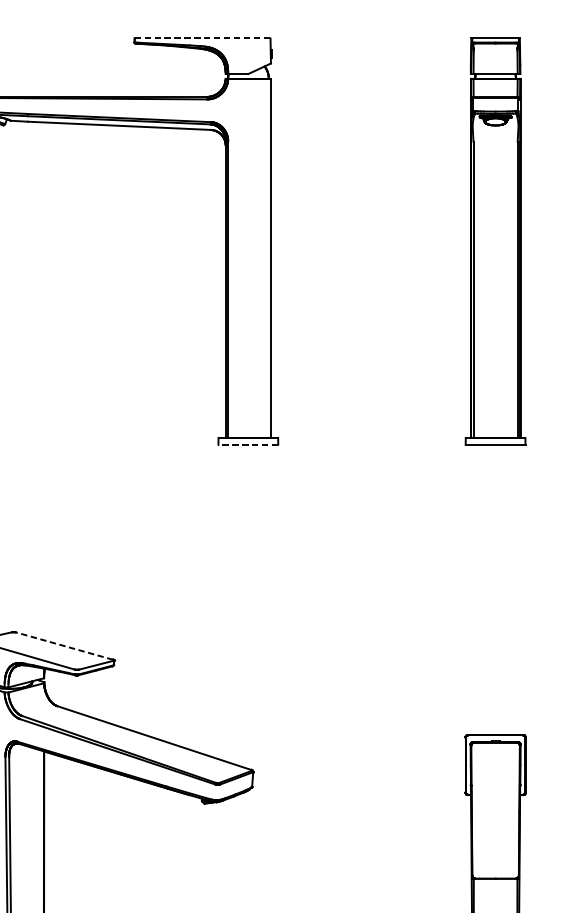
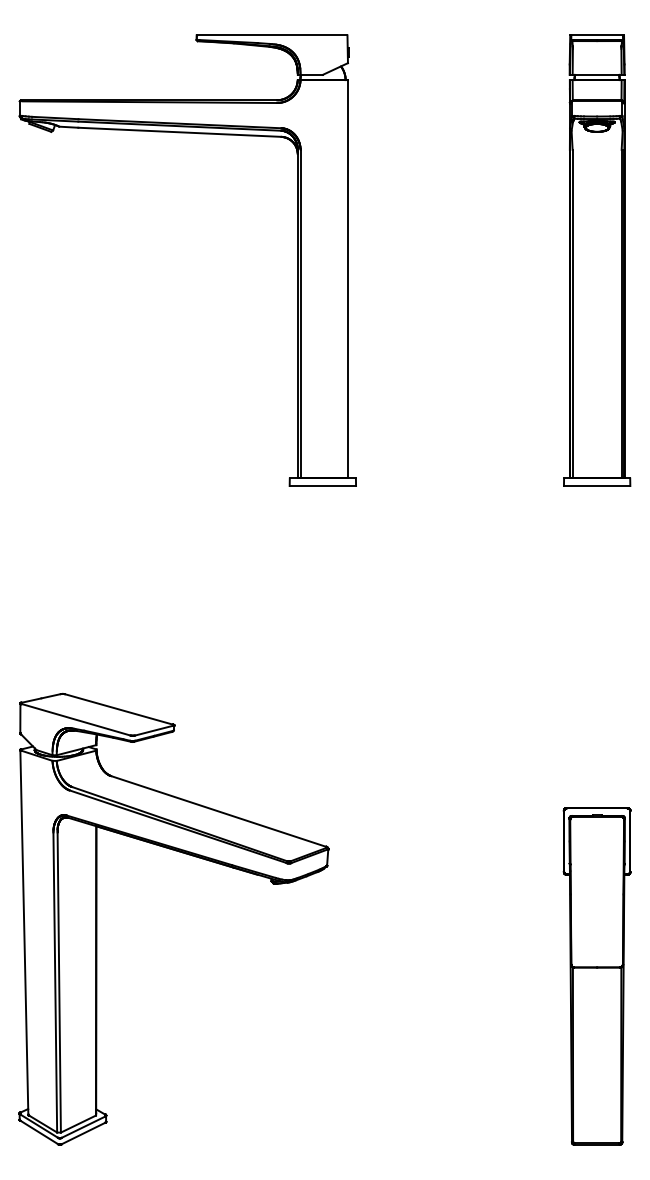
line: (202, 38) -> (272, 35), dashed -> solid
line: (248, 445) -> (322, 486), dashed -> solid
line: (64, 646) -> (118, 709), dashed -> solid

